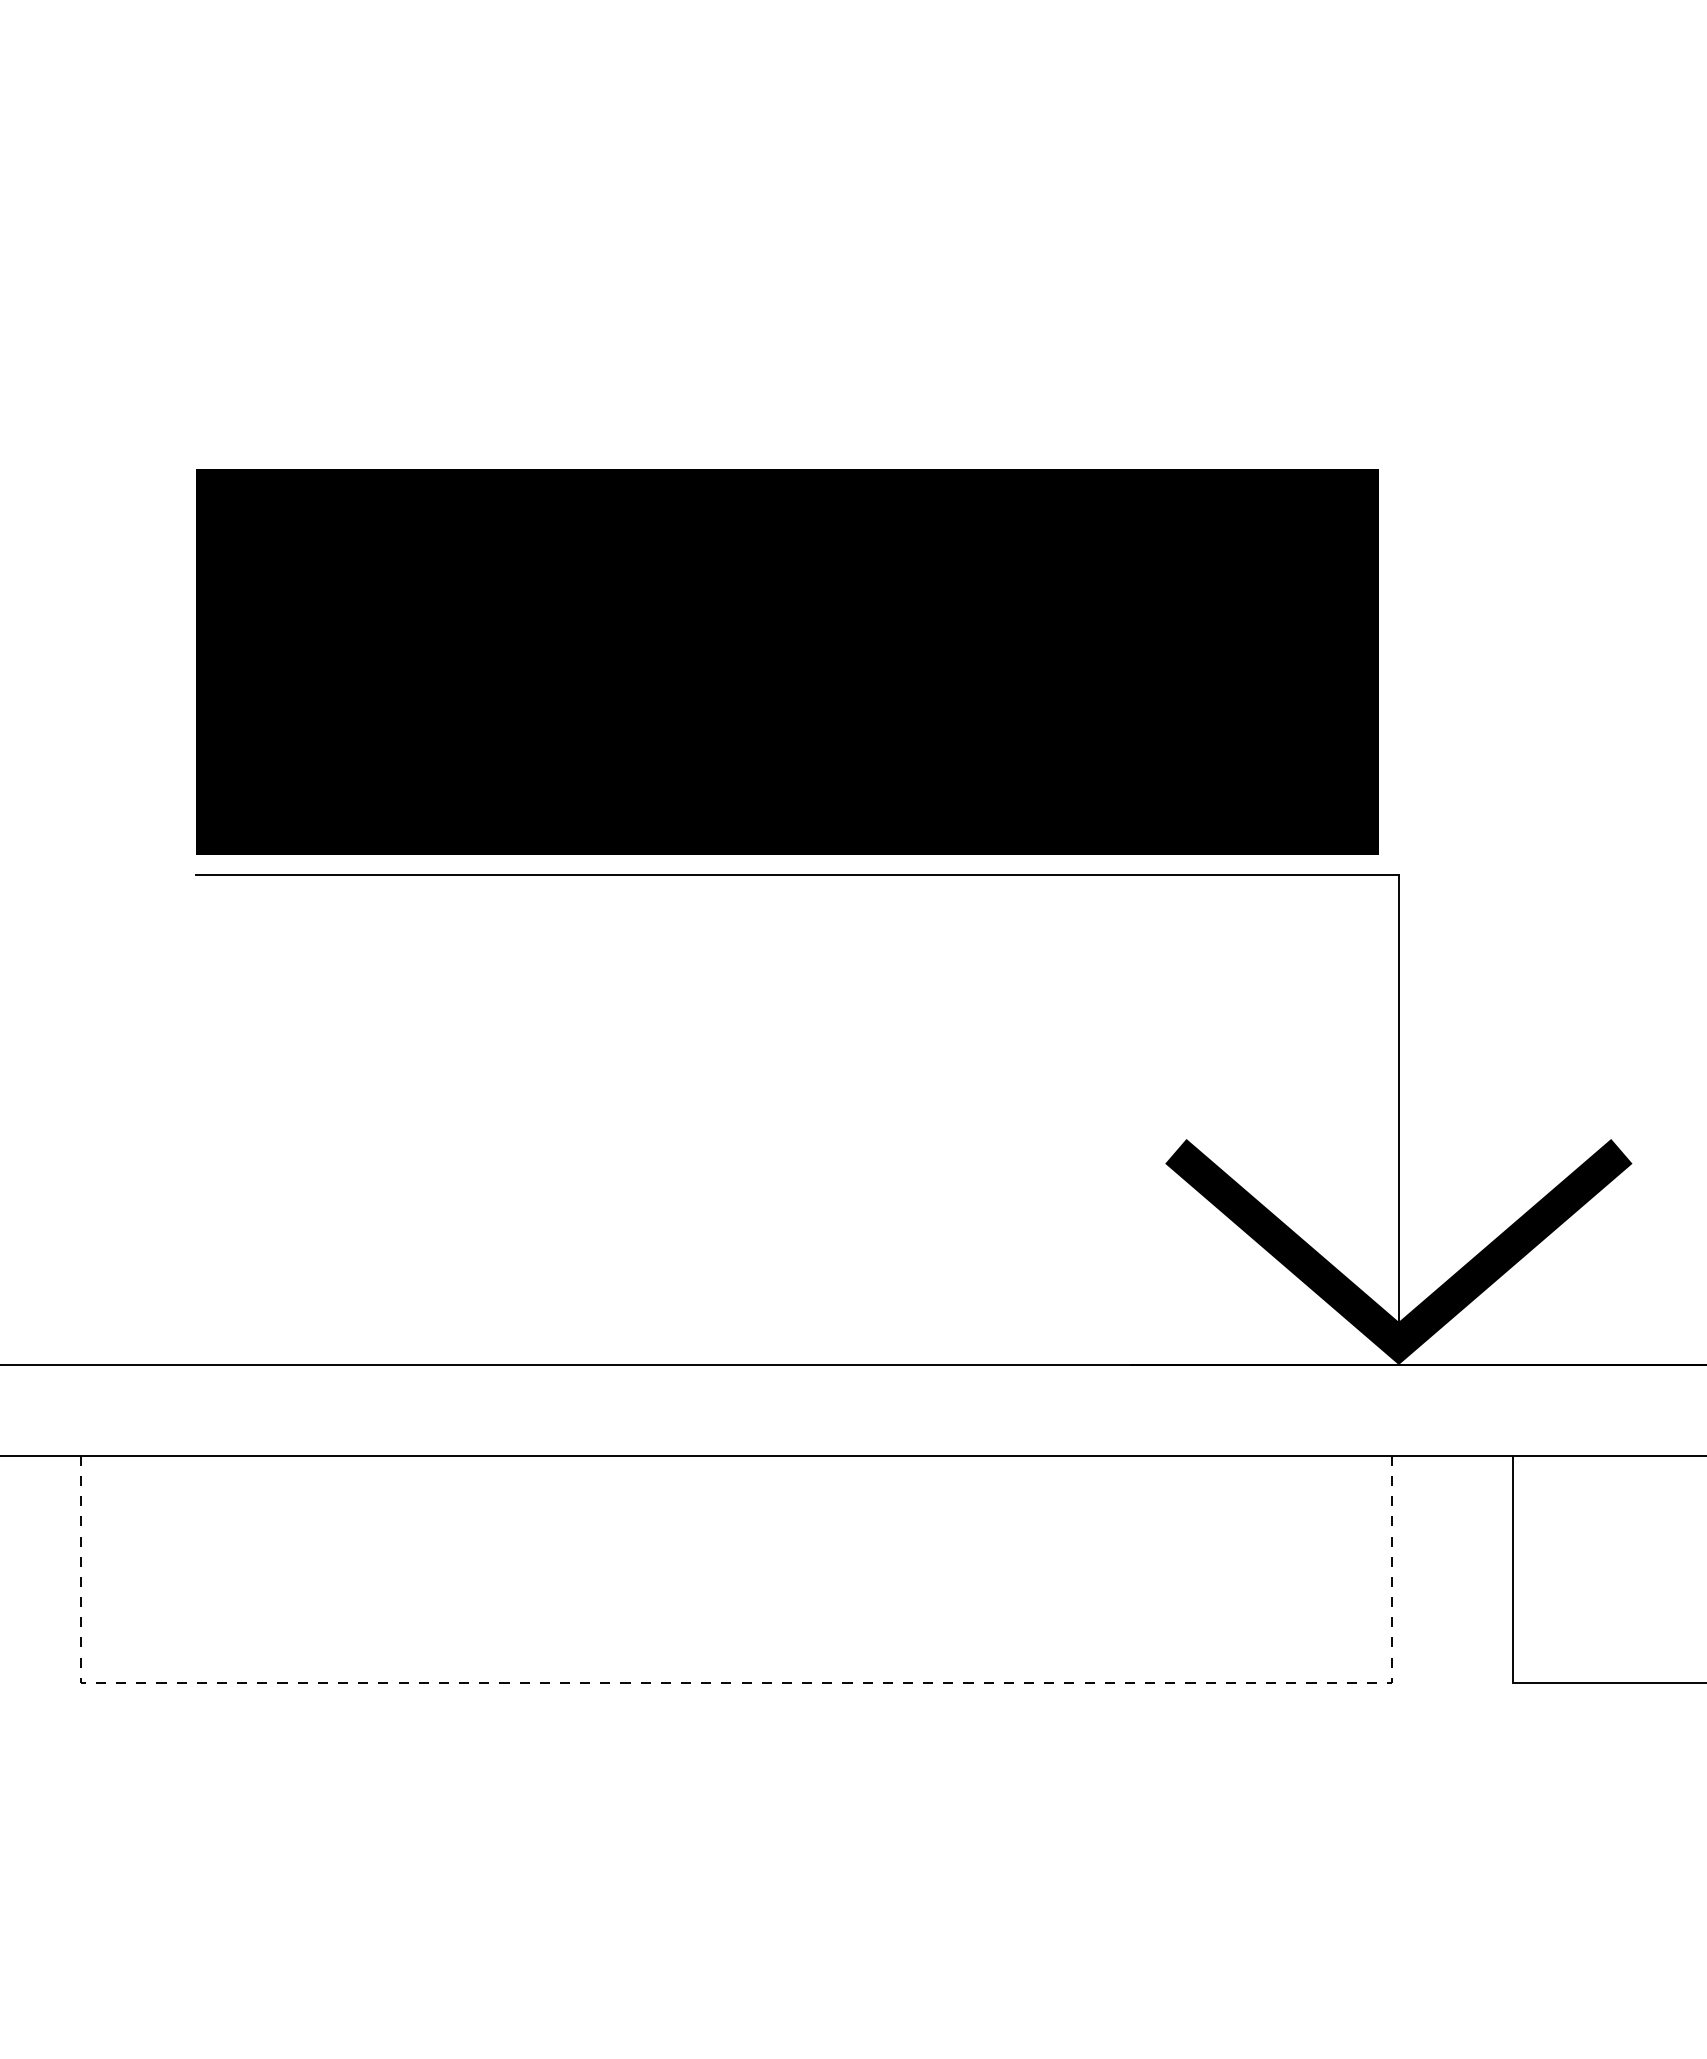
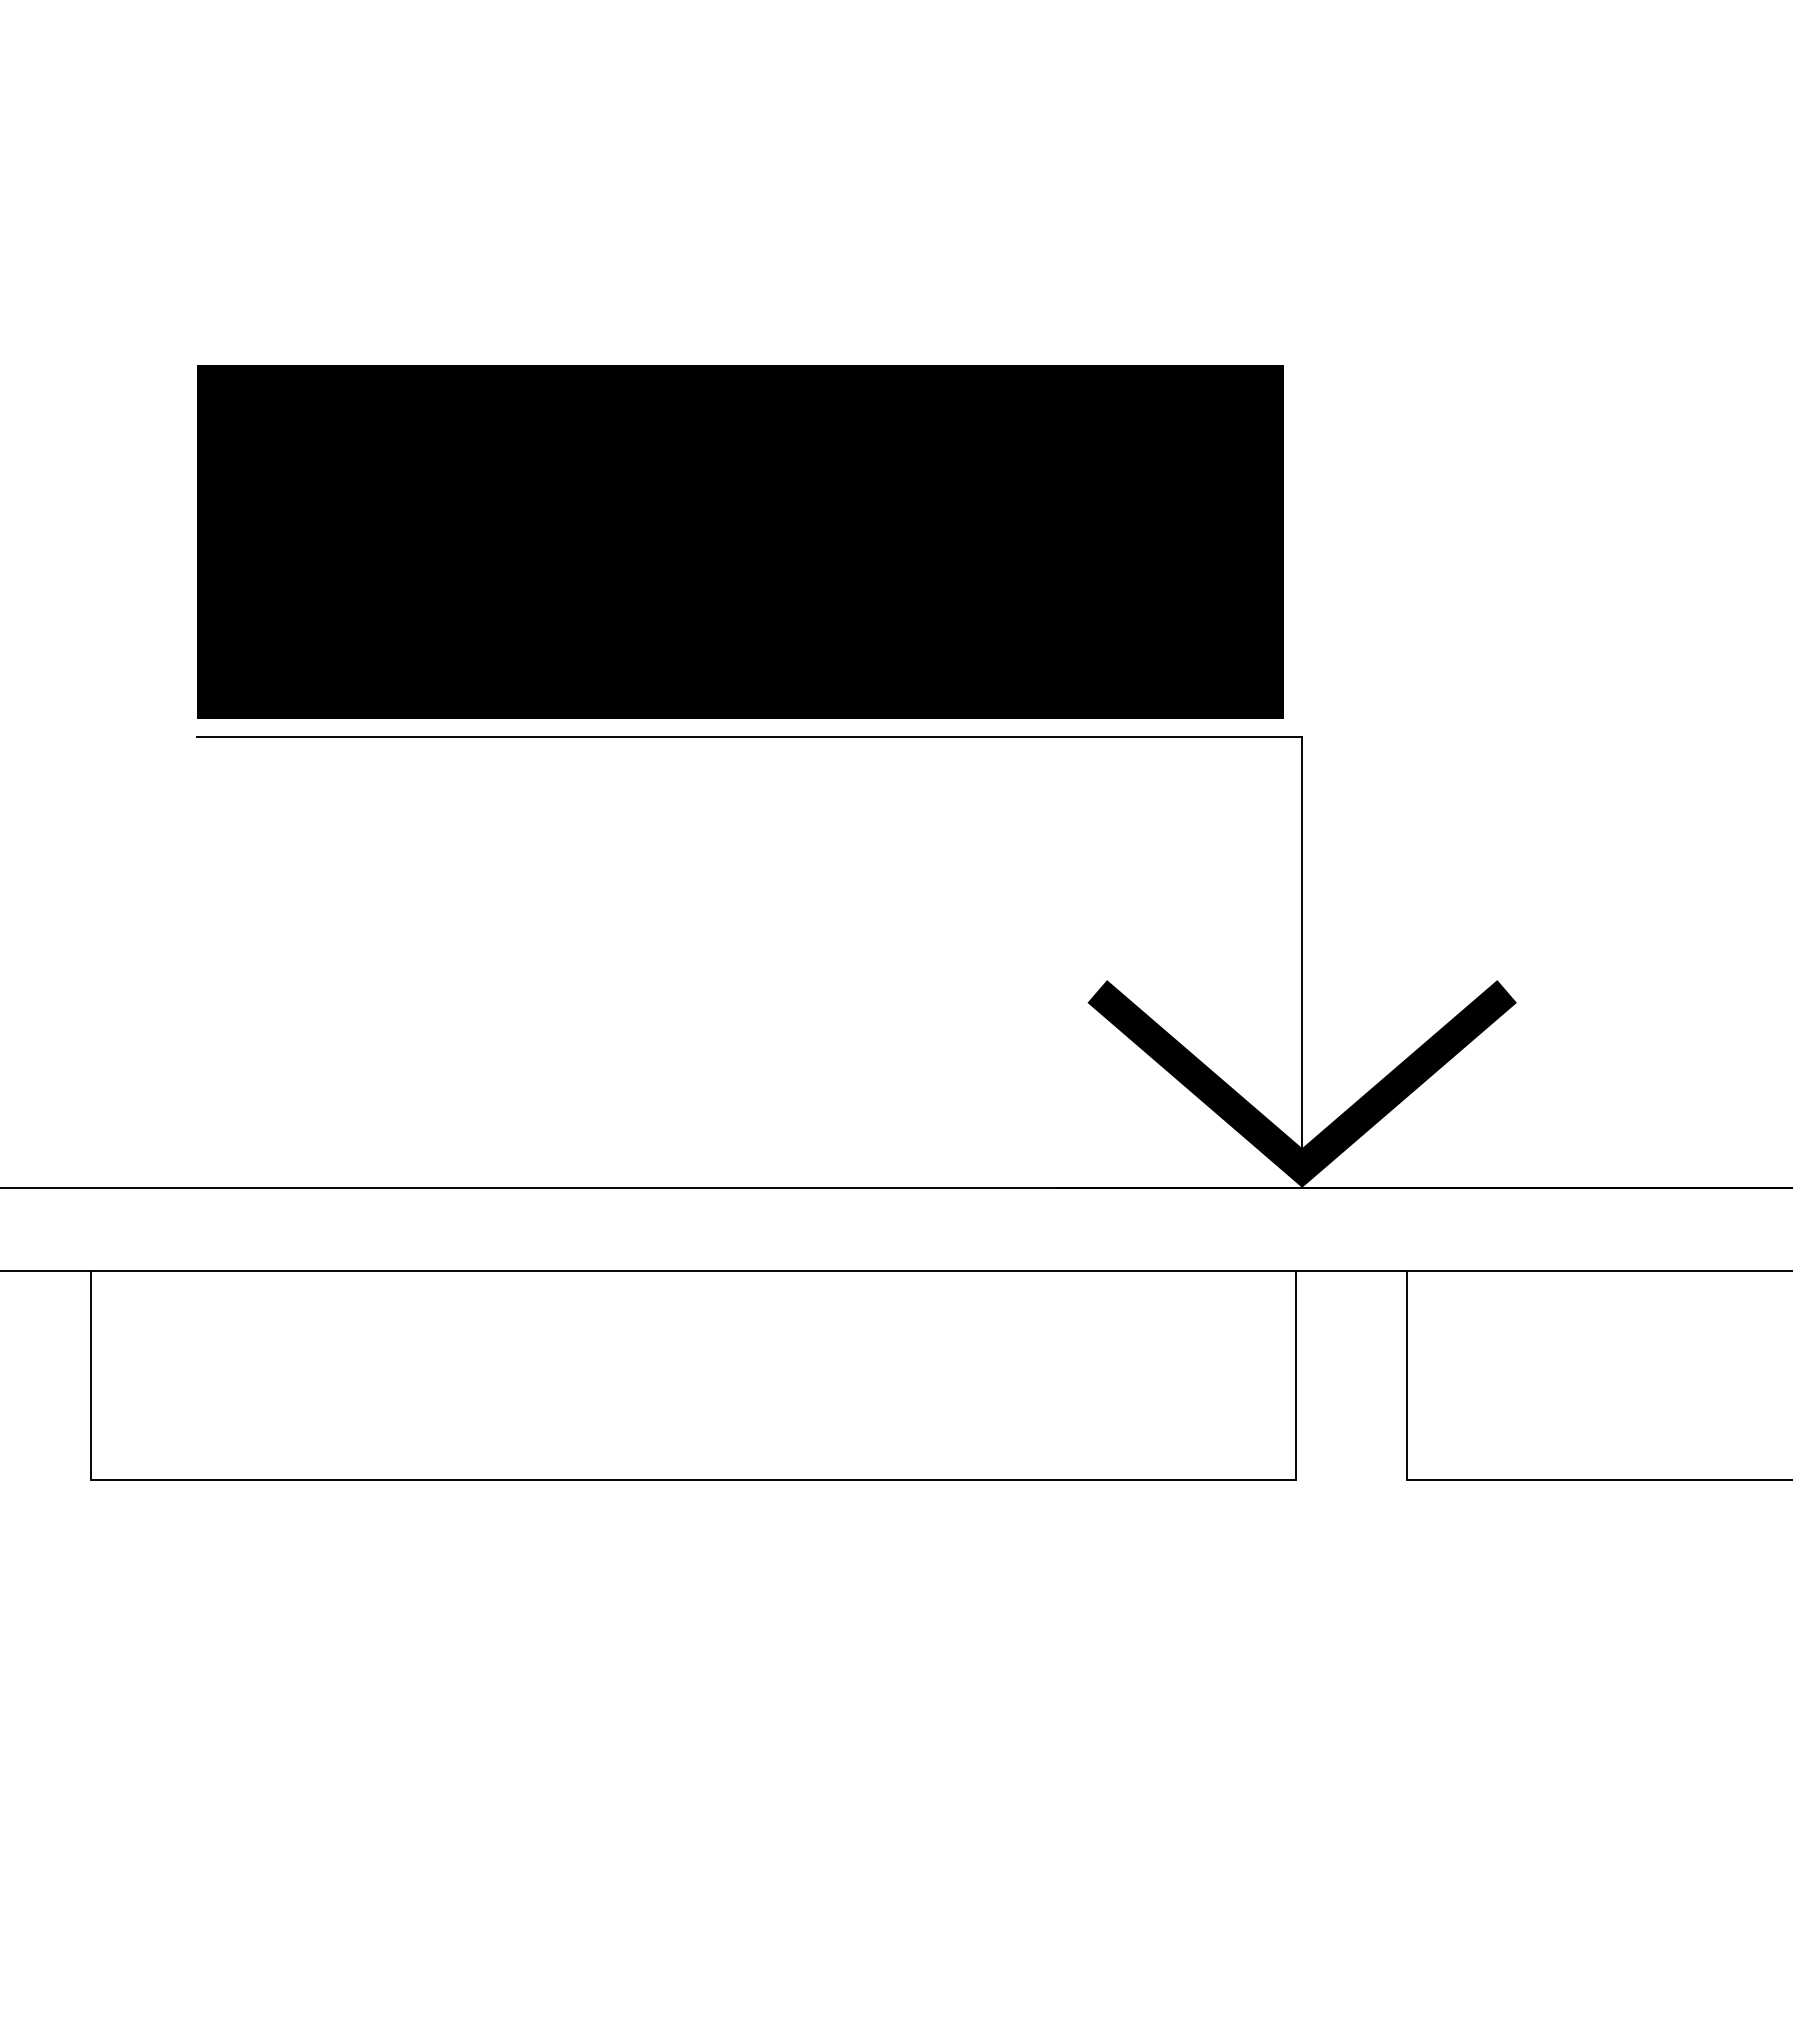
line: (736, 1682) -> (693, 1479), dashed -> solid

